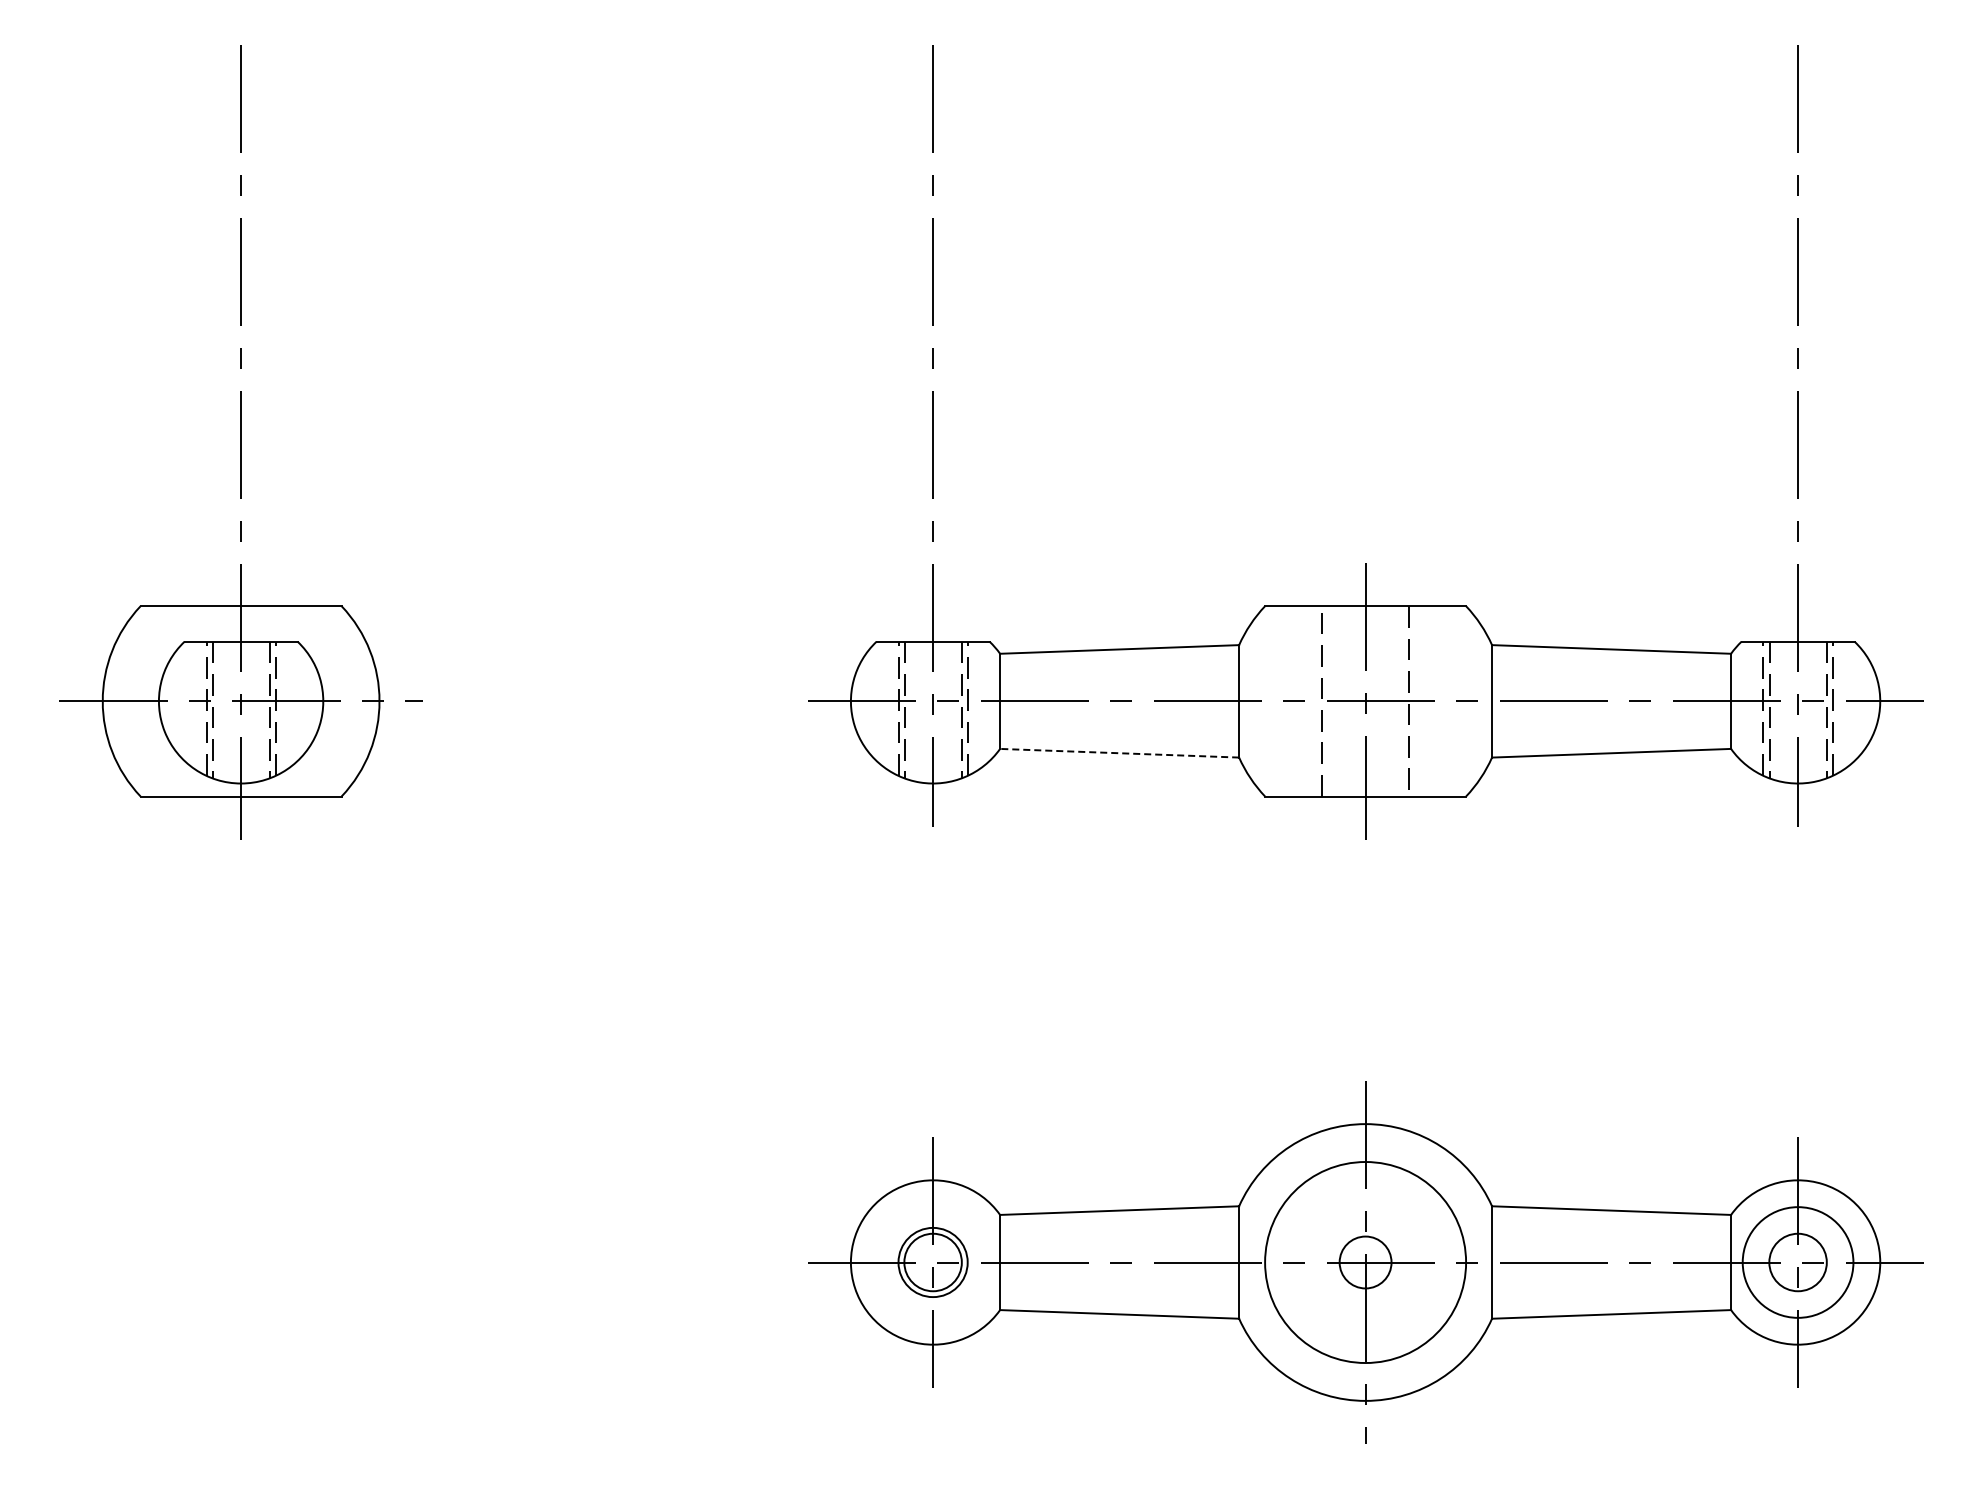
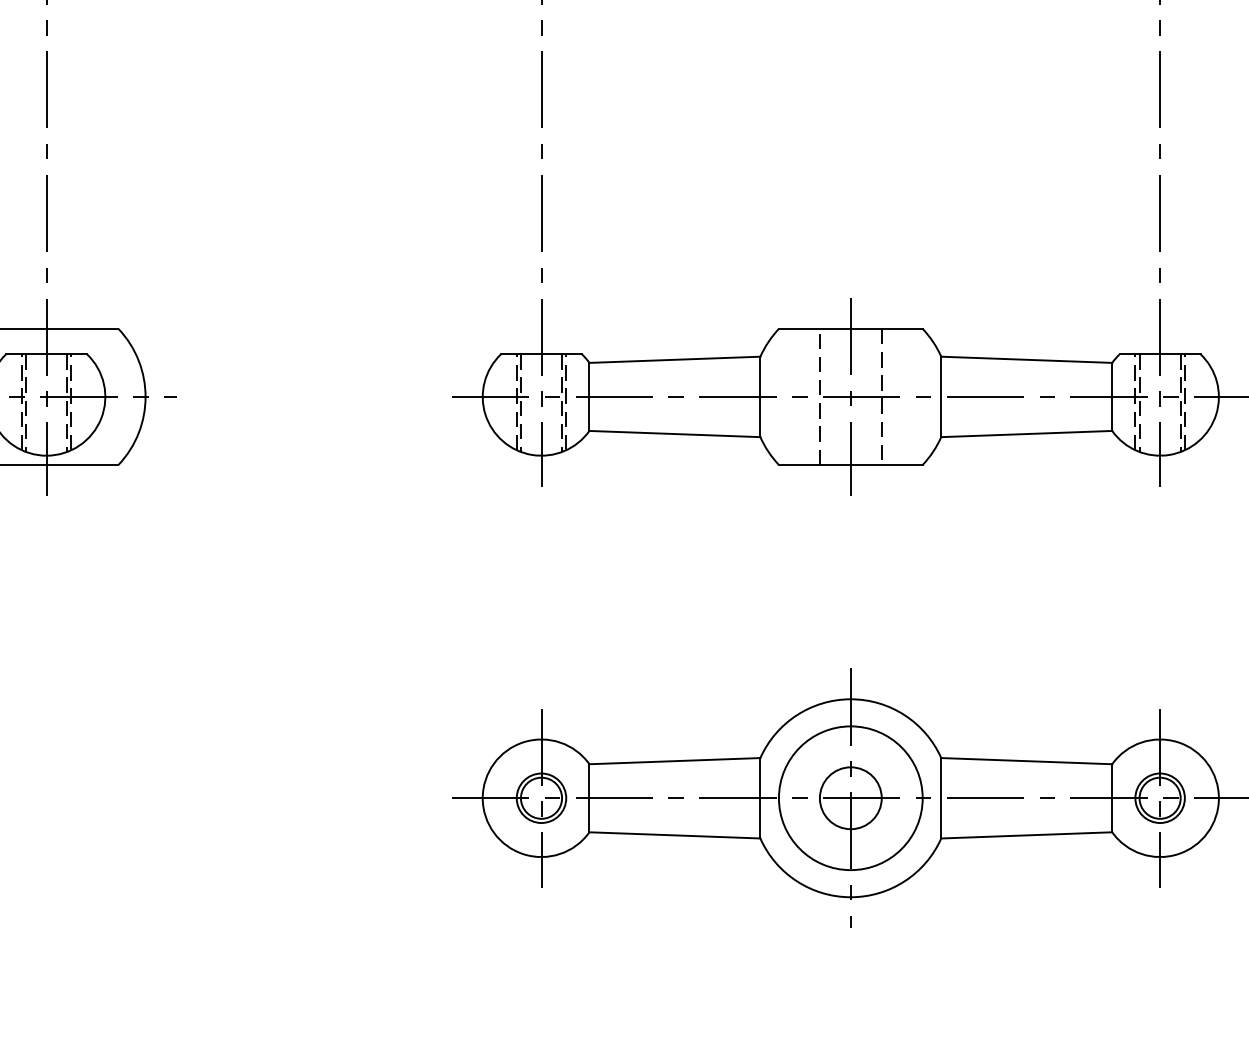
line: (1119, 753) -> (674, 434), dashed -> solid
circle: (1365, 1262) -> (850, 798), size x1.67
circle: (1797, 1262) -> (1159, 798), size x0.62

